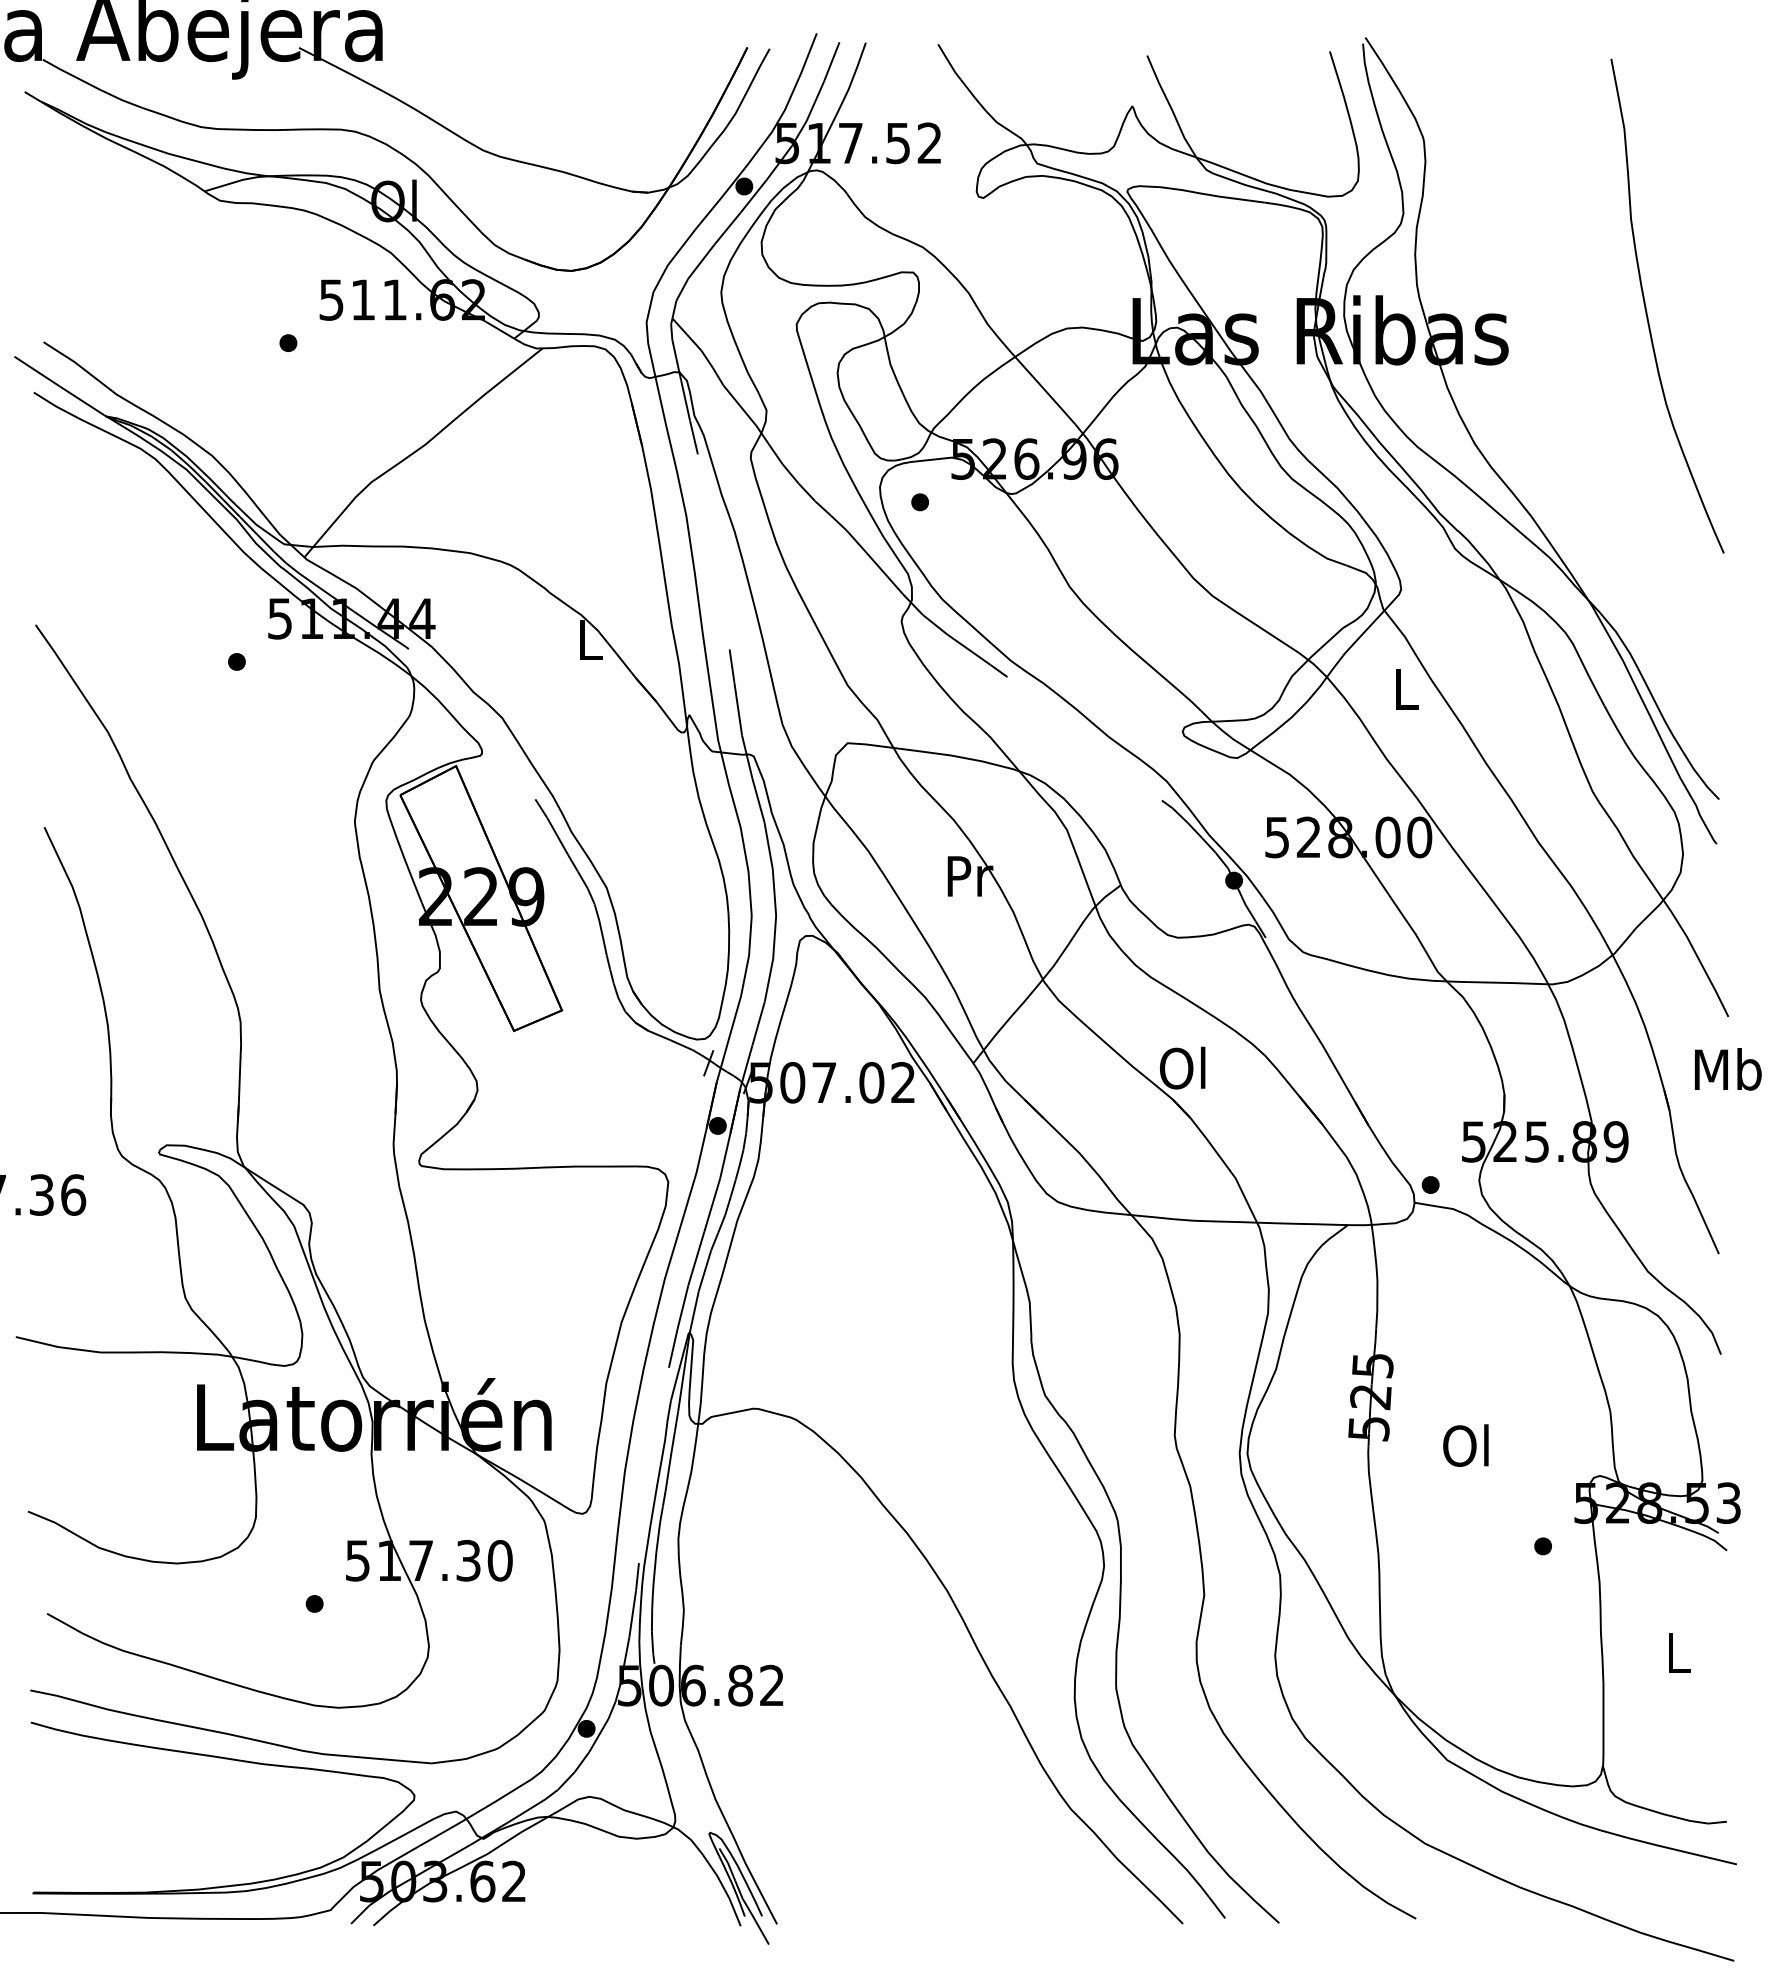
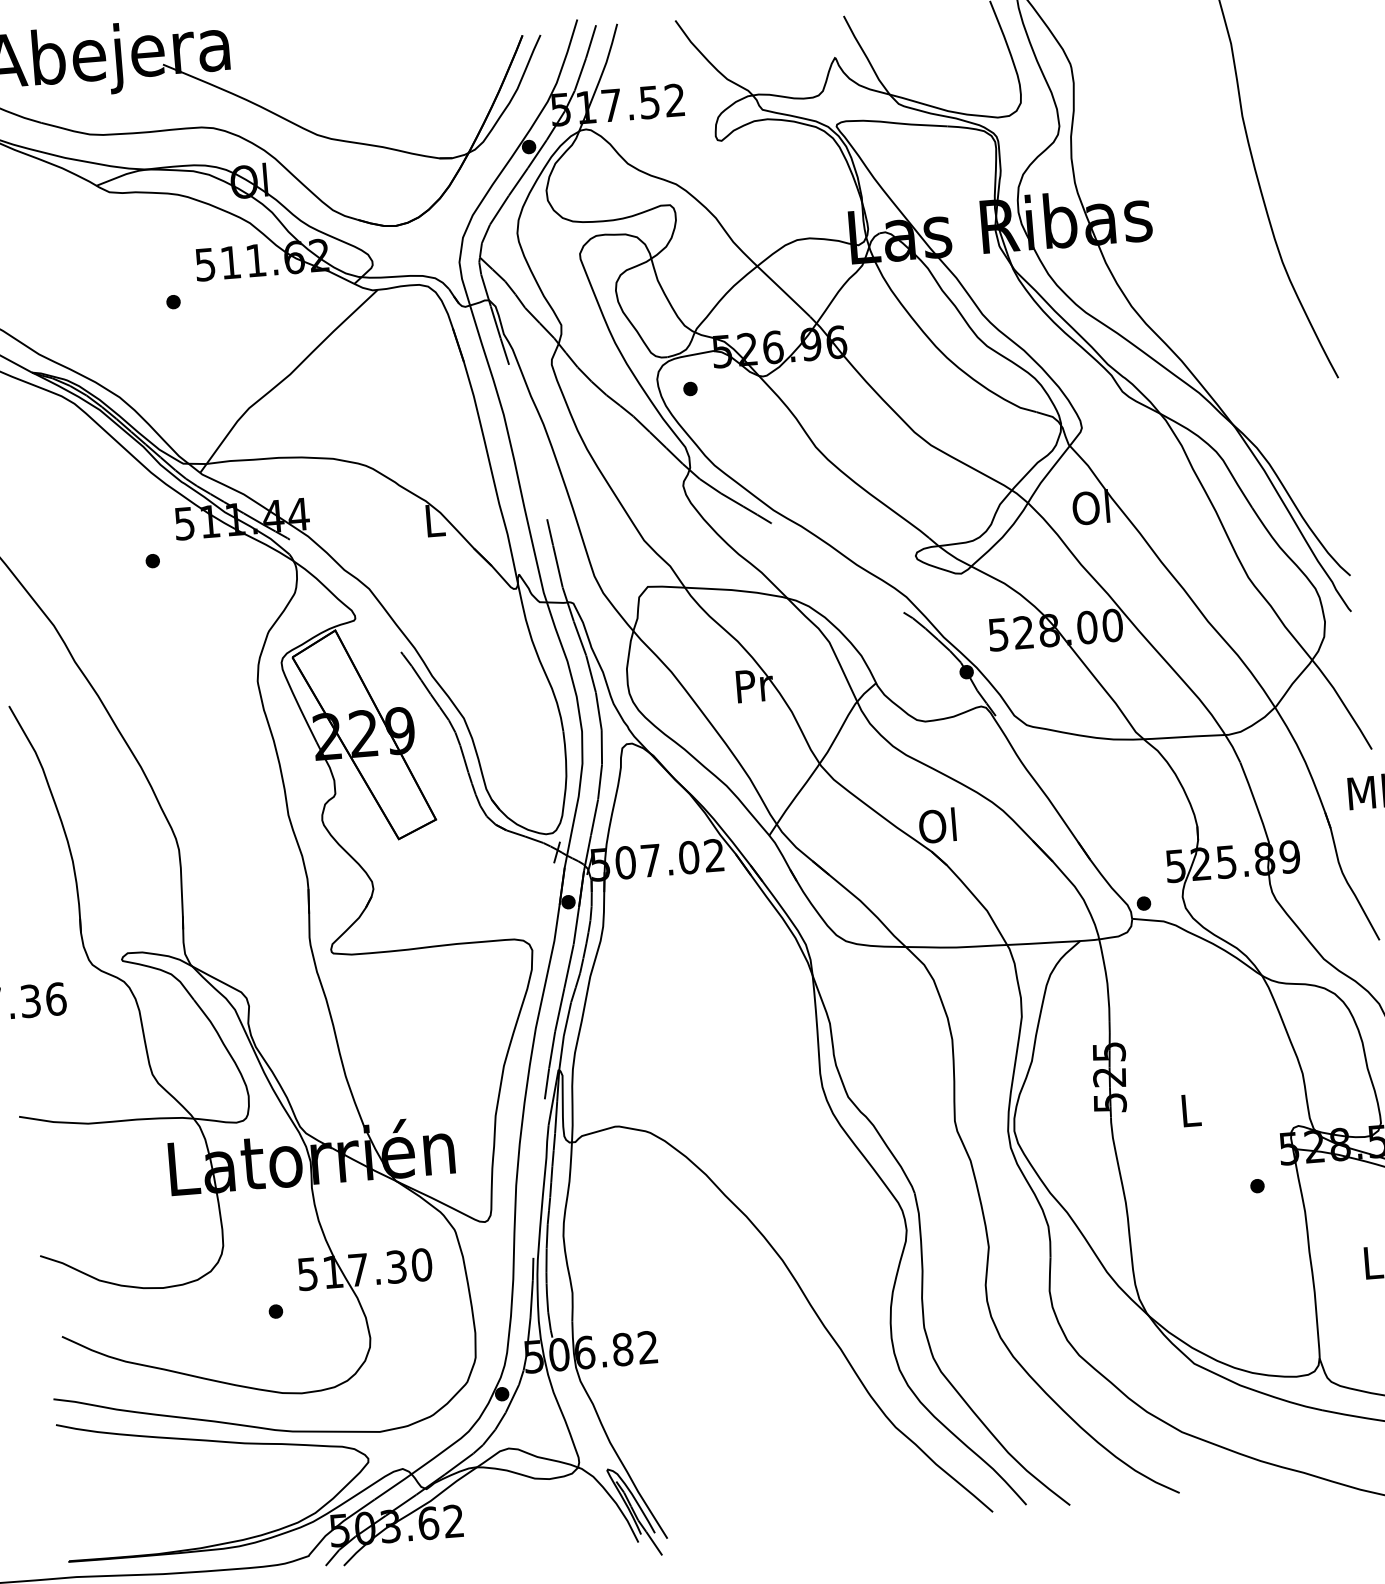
text: (1404, 688) -> (1090, 507), L -> Ol
text: (1465, 1445) -> (1188, 1110), Ol -> L

